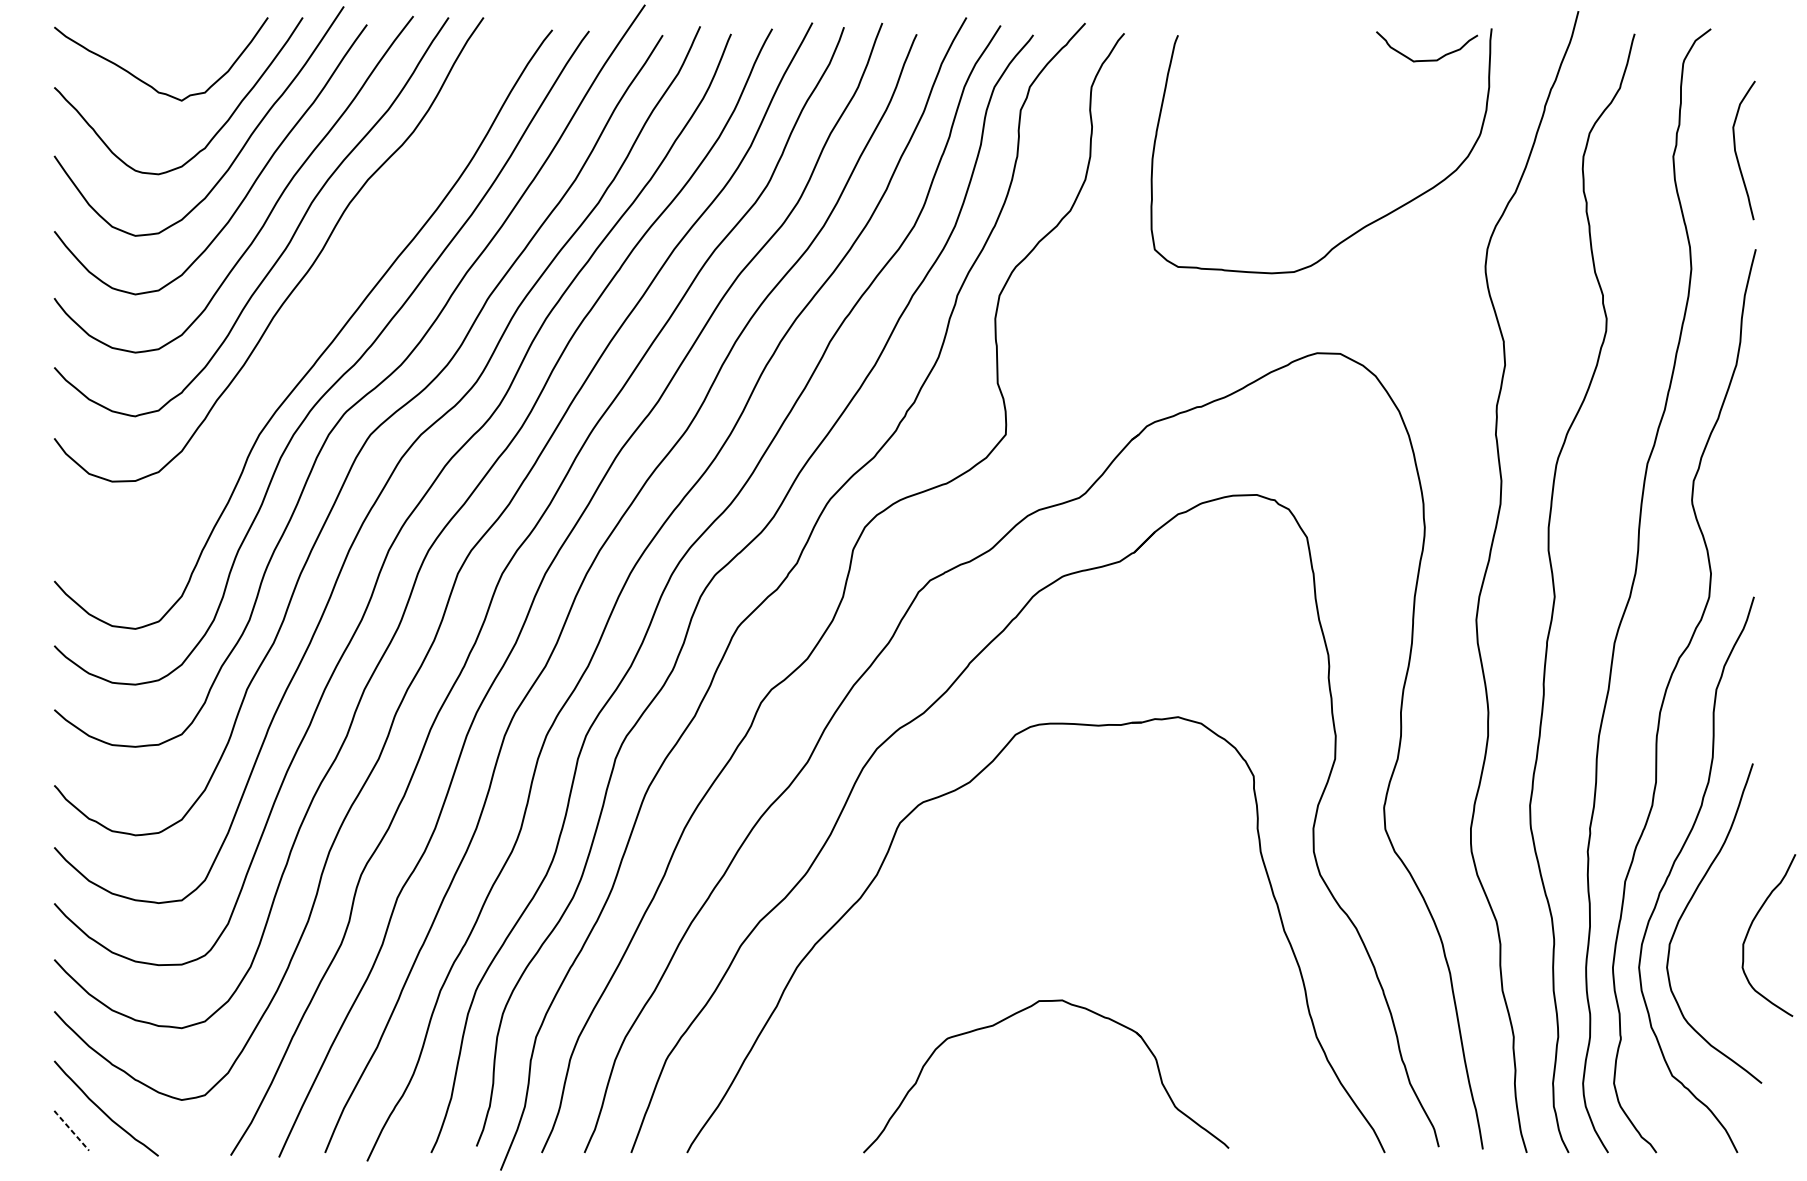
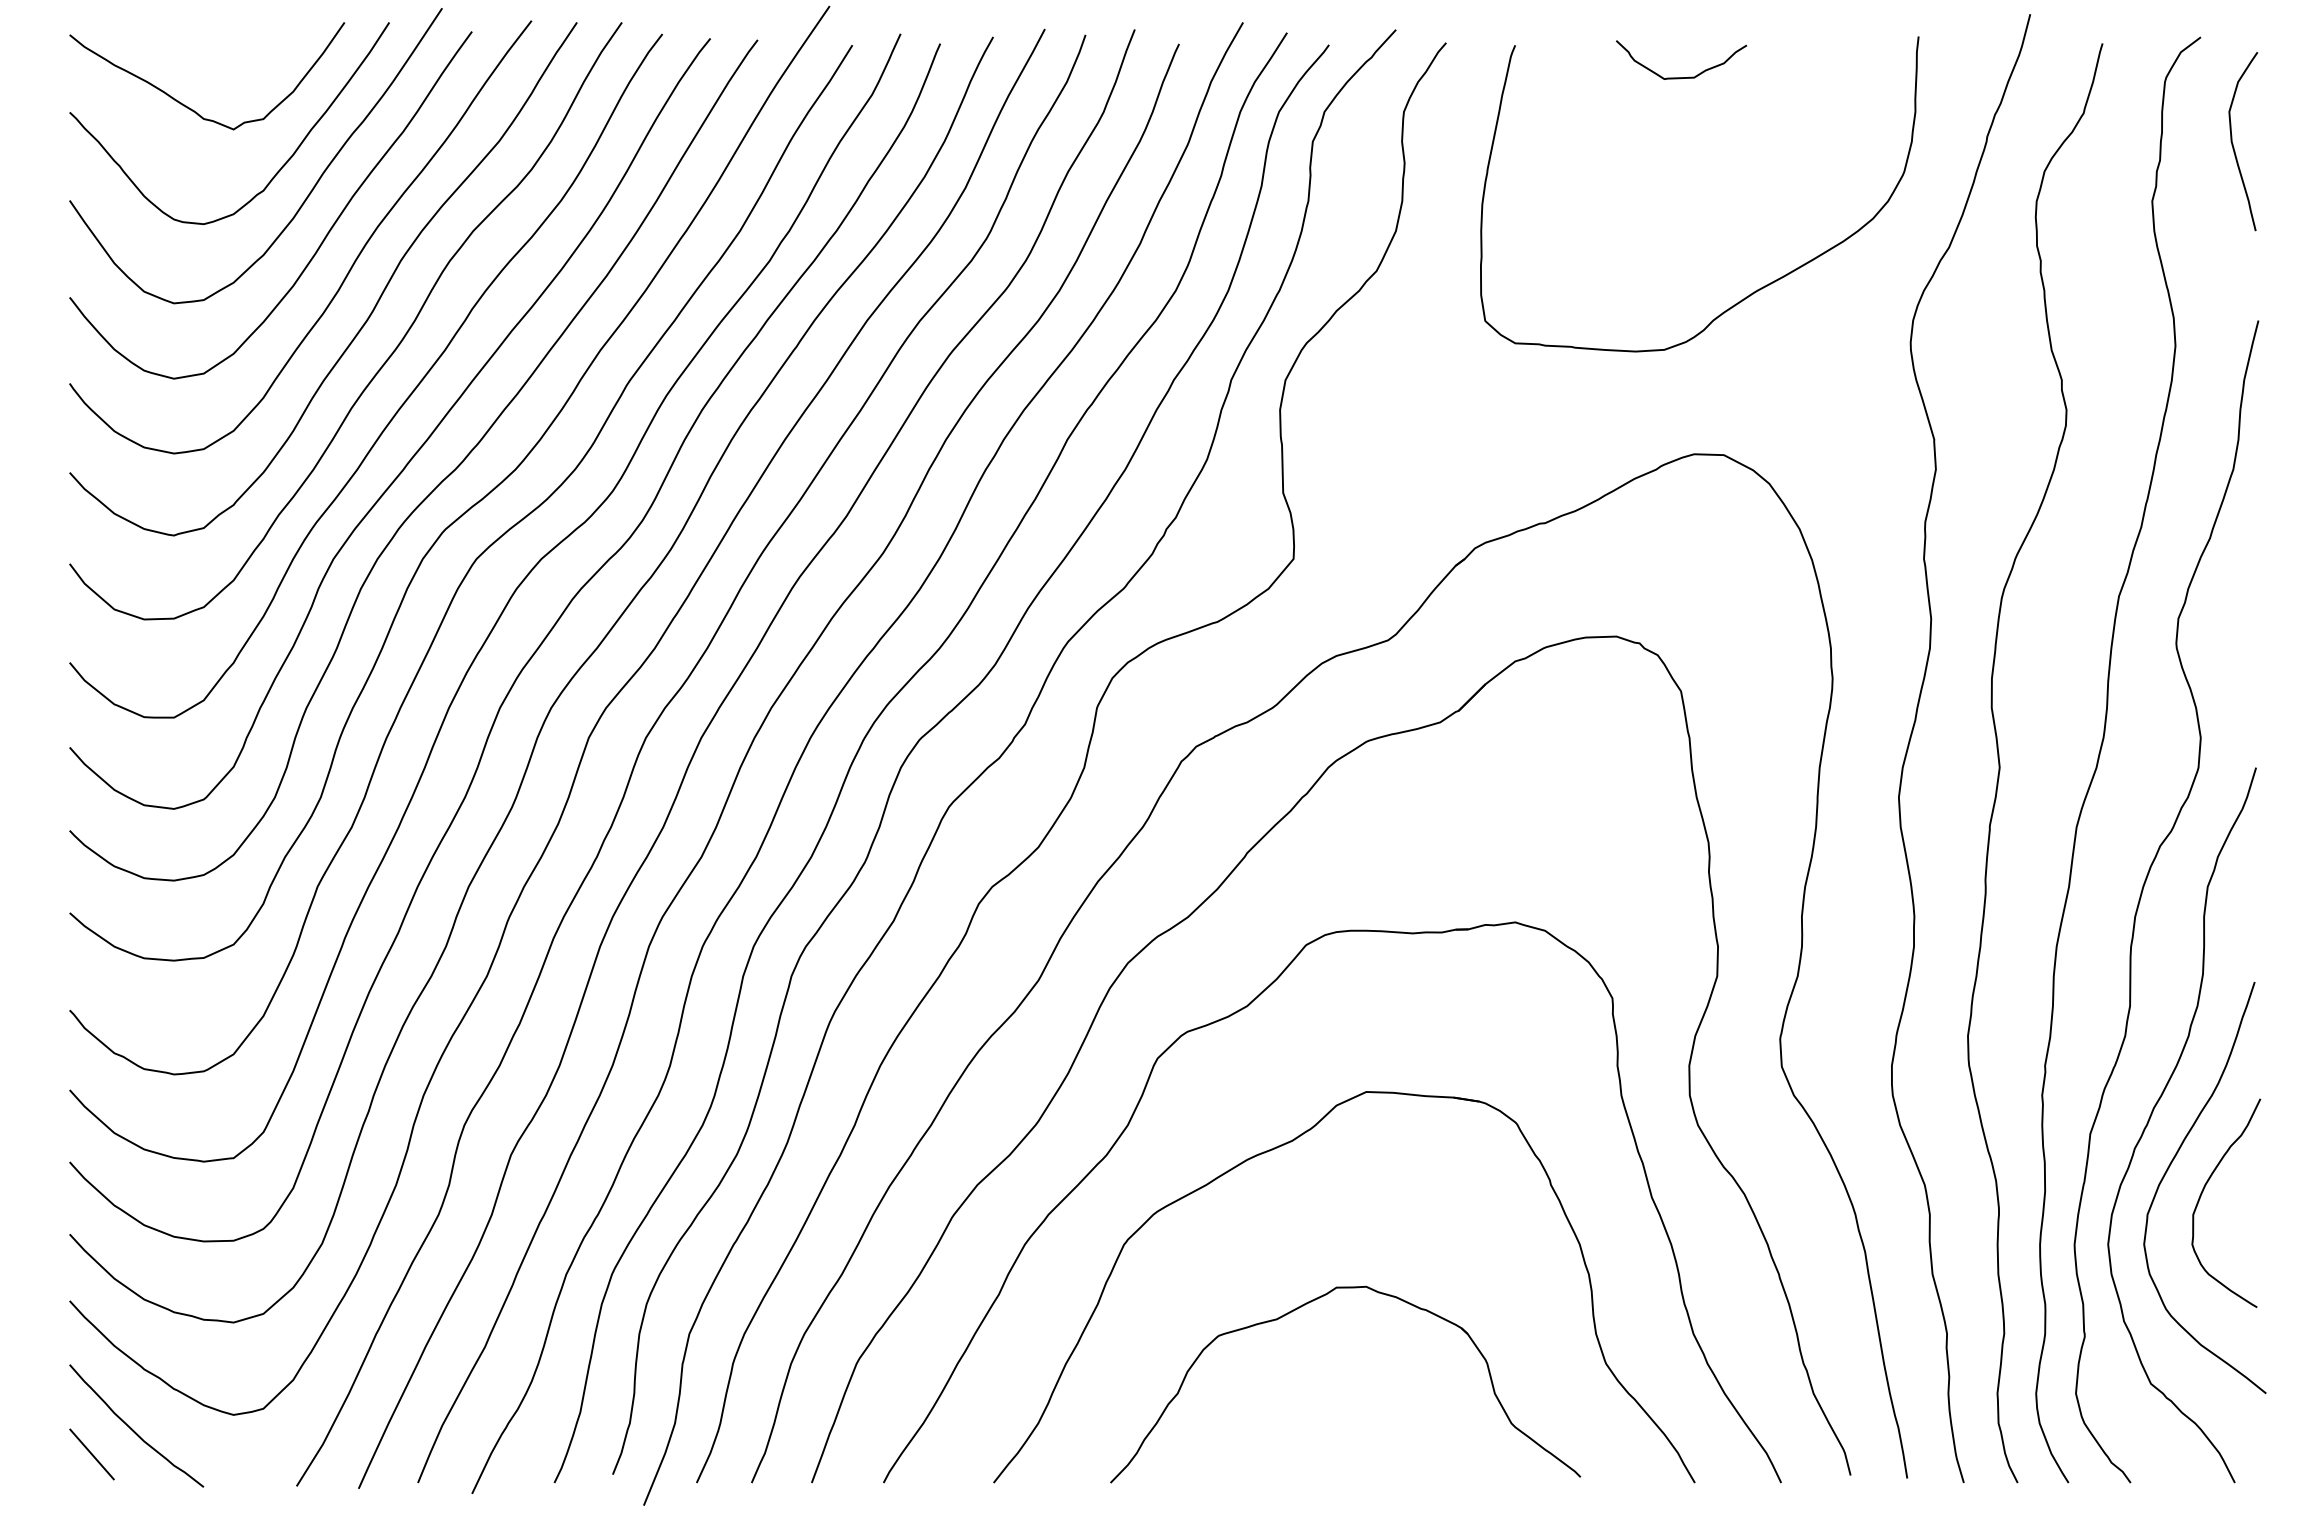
curve: (1427, 60) -> (1681, 77), moved
curve: (1736, 152) -> (2233, 143), moved
curve: (312, 314) -> (401, 404), added
part: (998, 890) -> (1284, 1145), added
curve: (1750, 928) -> (2202, 1194), moved
line: (71, 1130) -> (91, 1453), dashed -> solid

